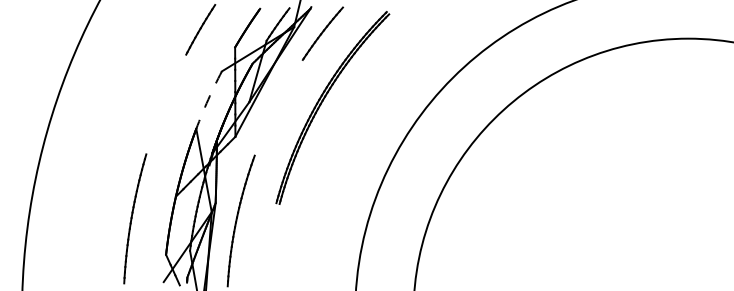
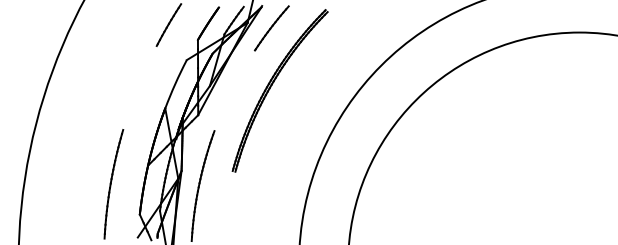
arc: (208, 100) -> (175, 84), dashed -> solid

